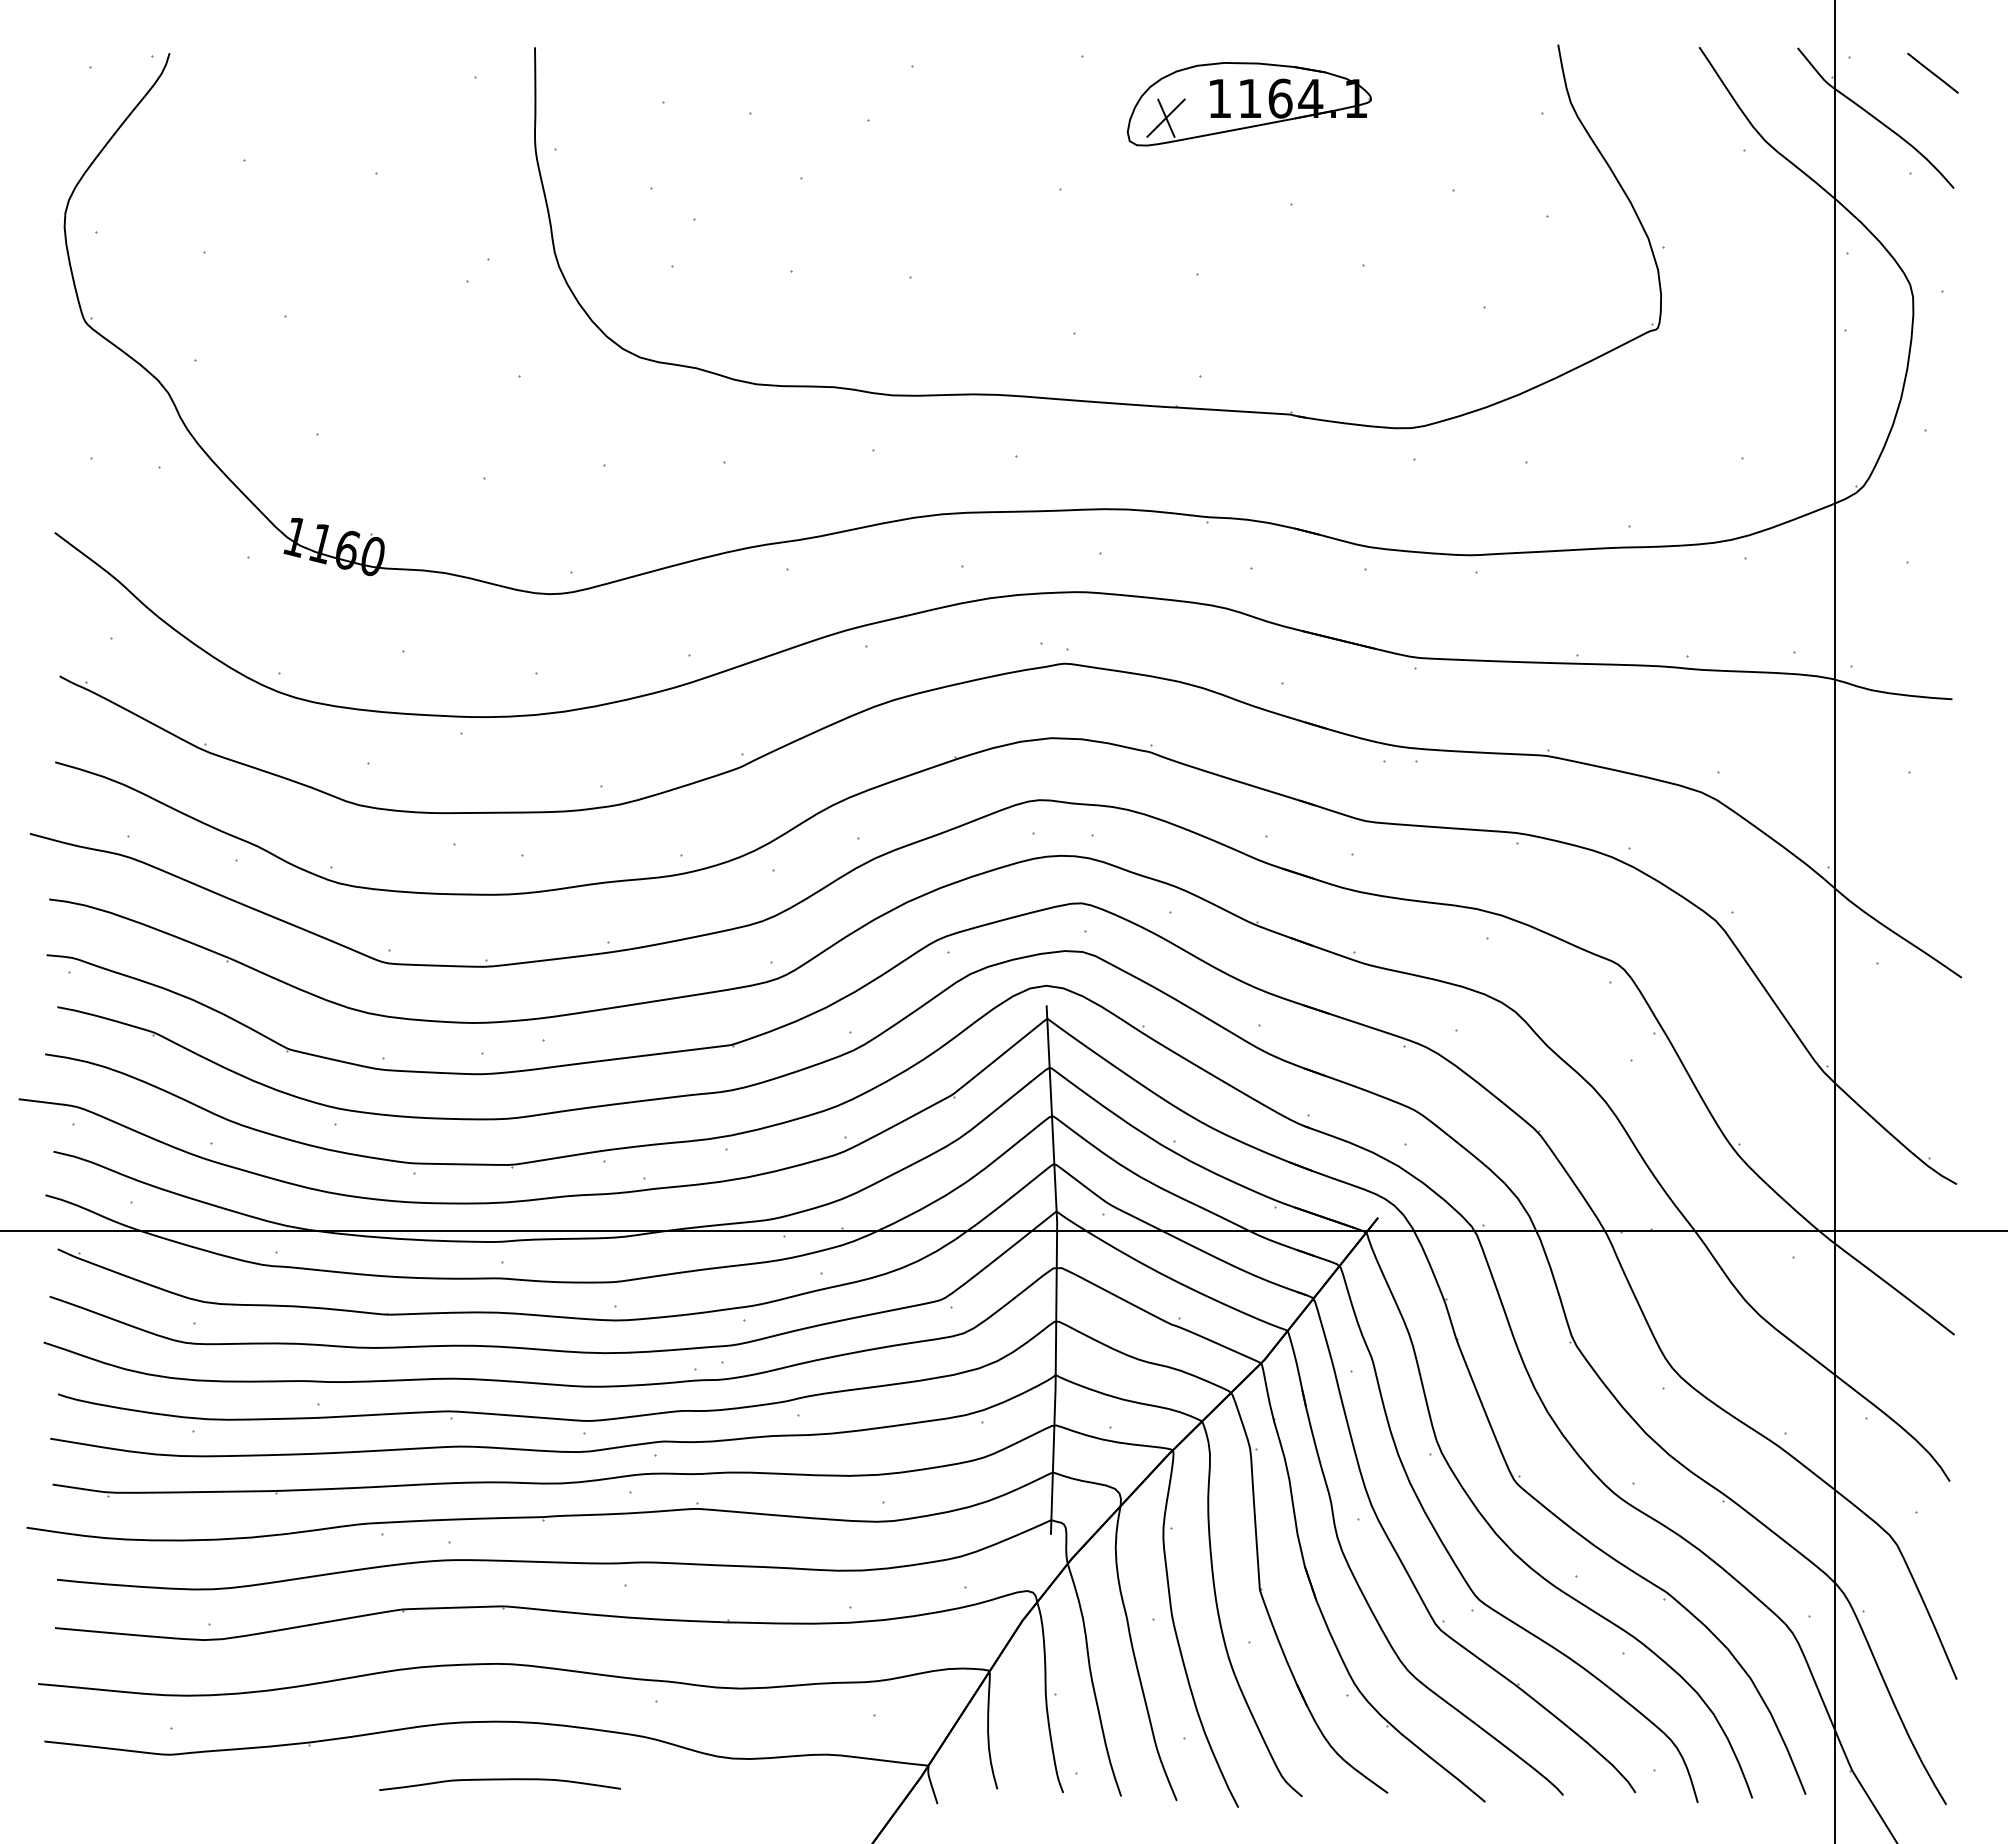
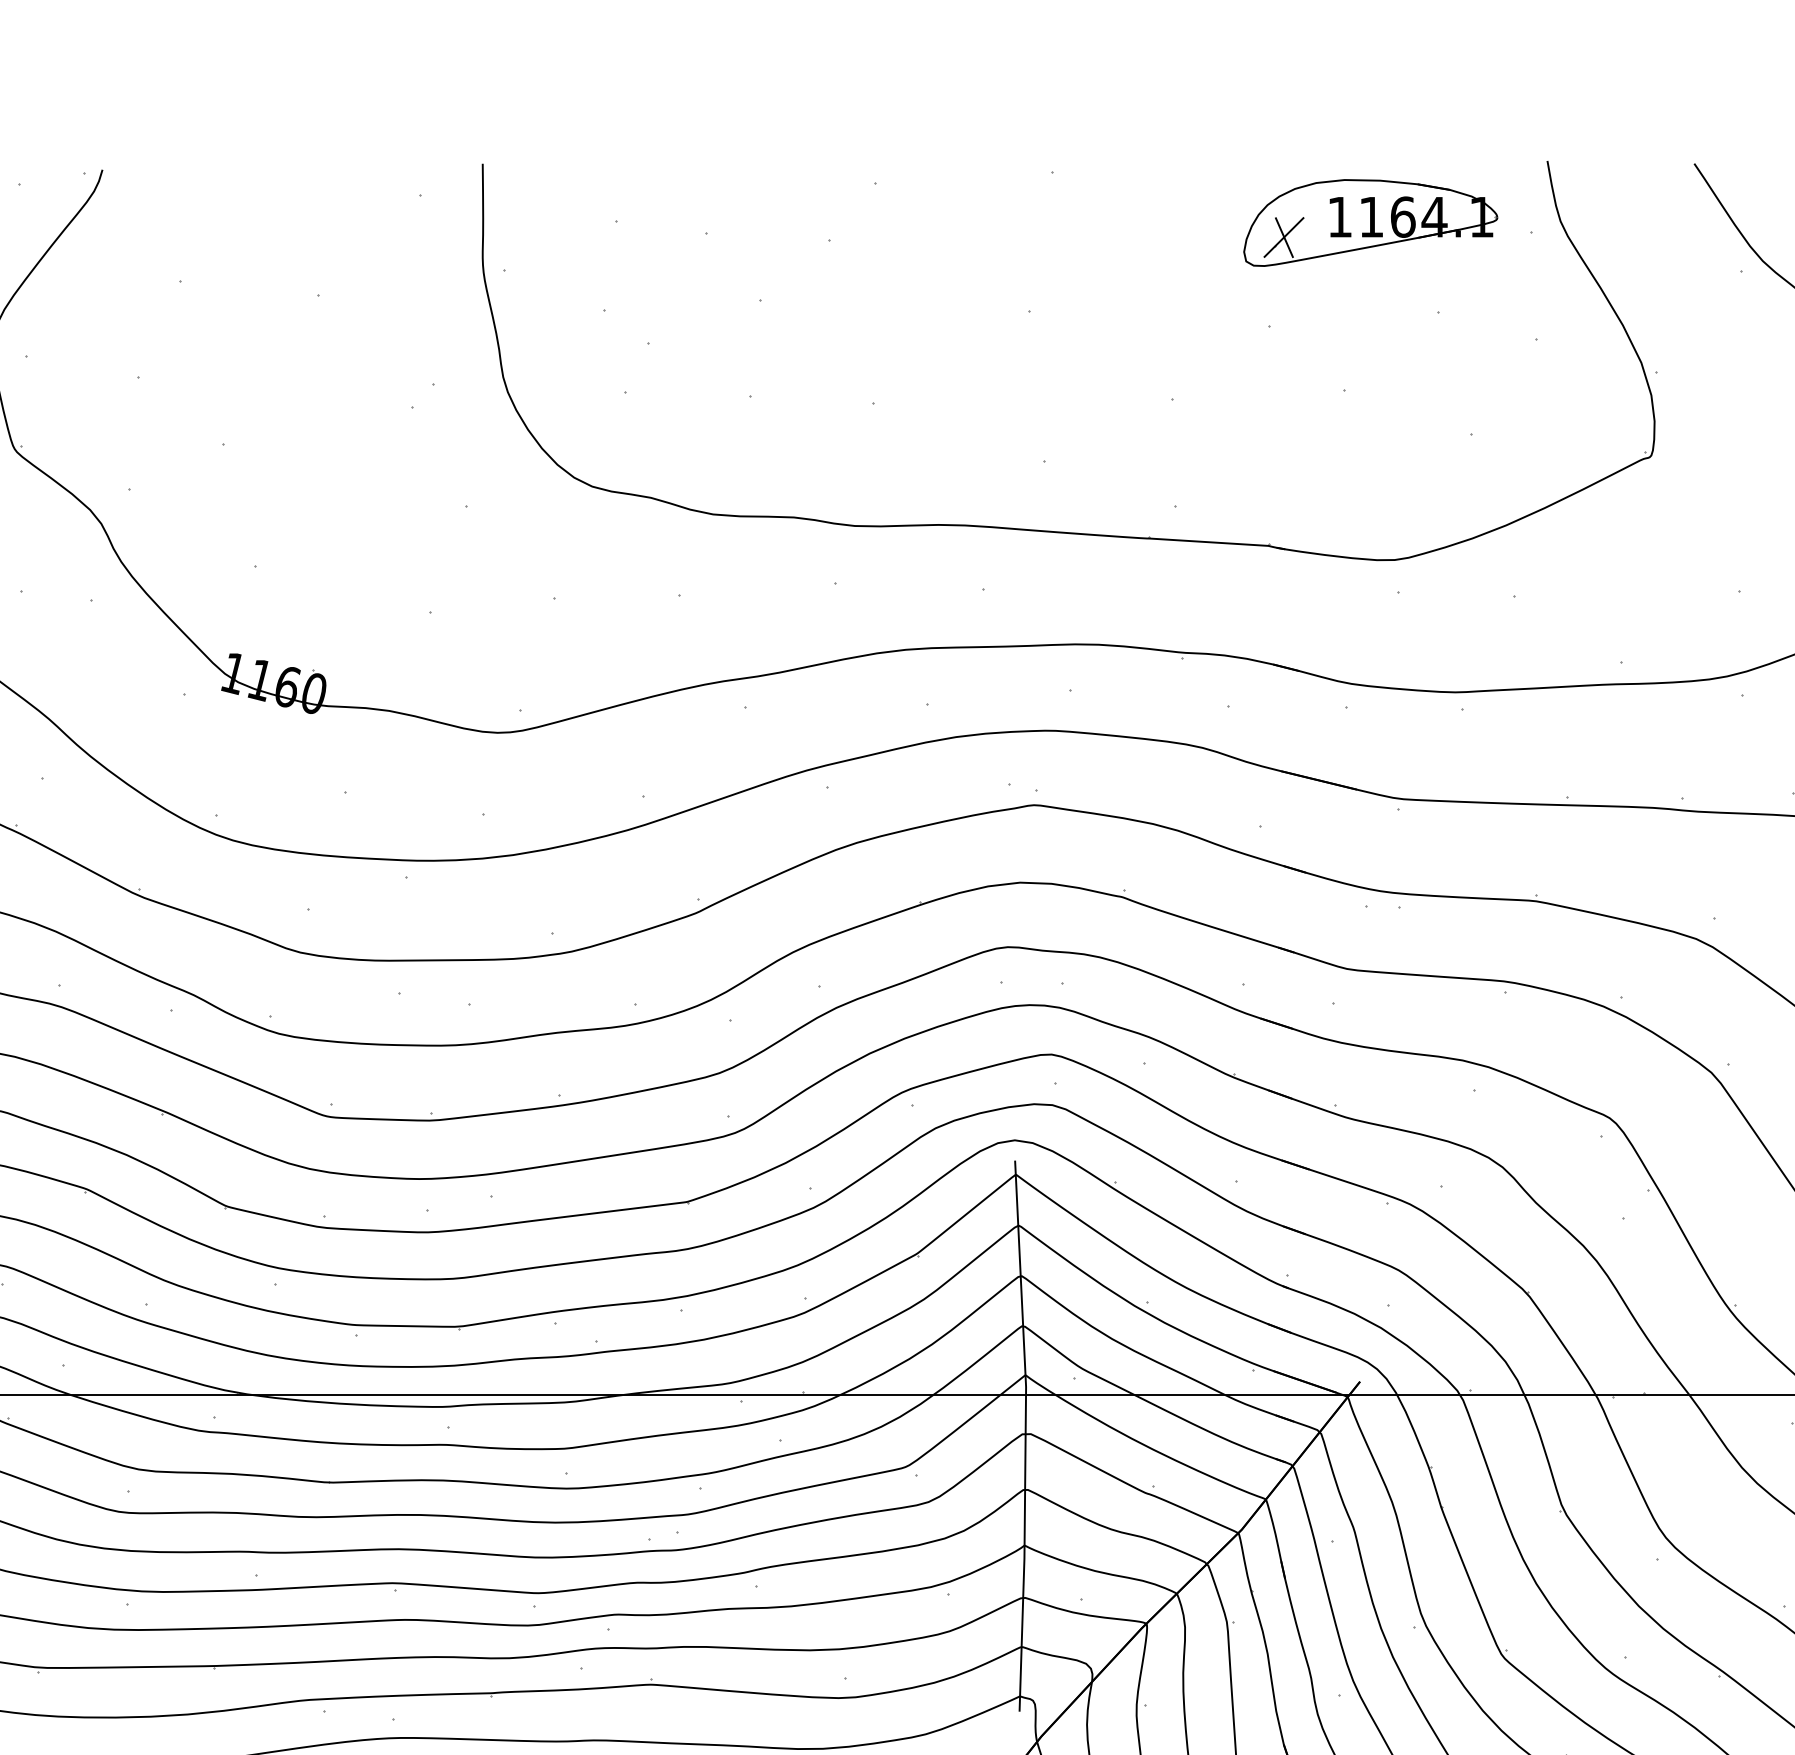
part: (1248, 104) -> (1369, 223), moved

